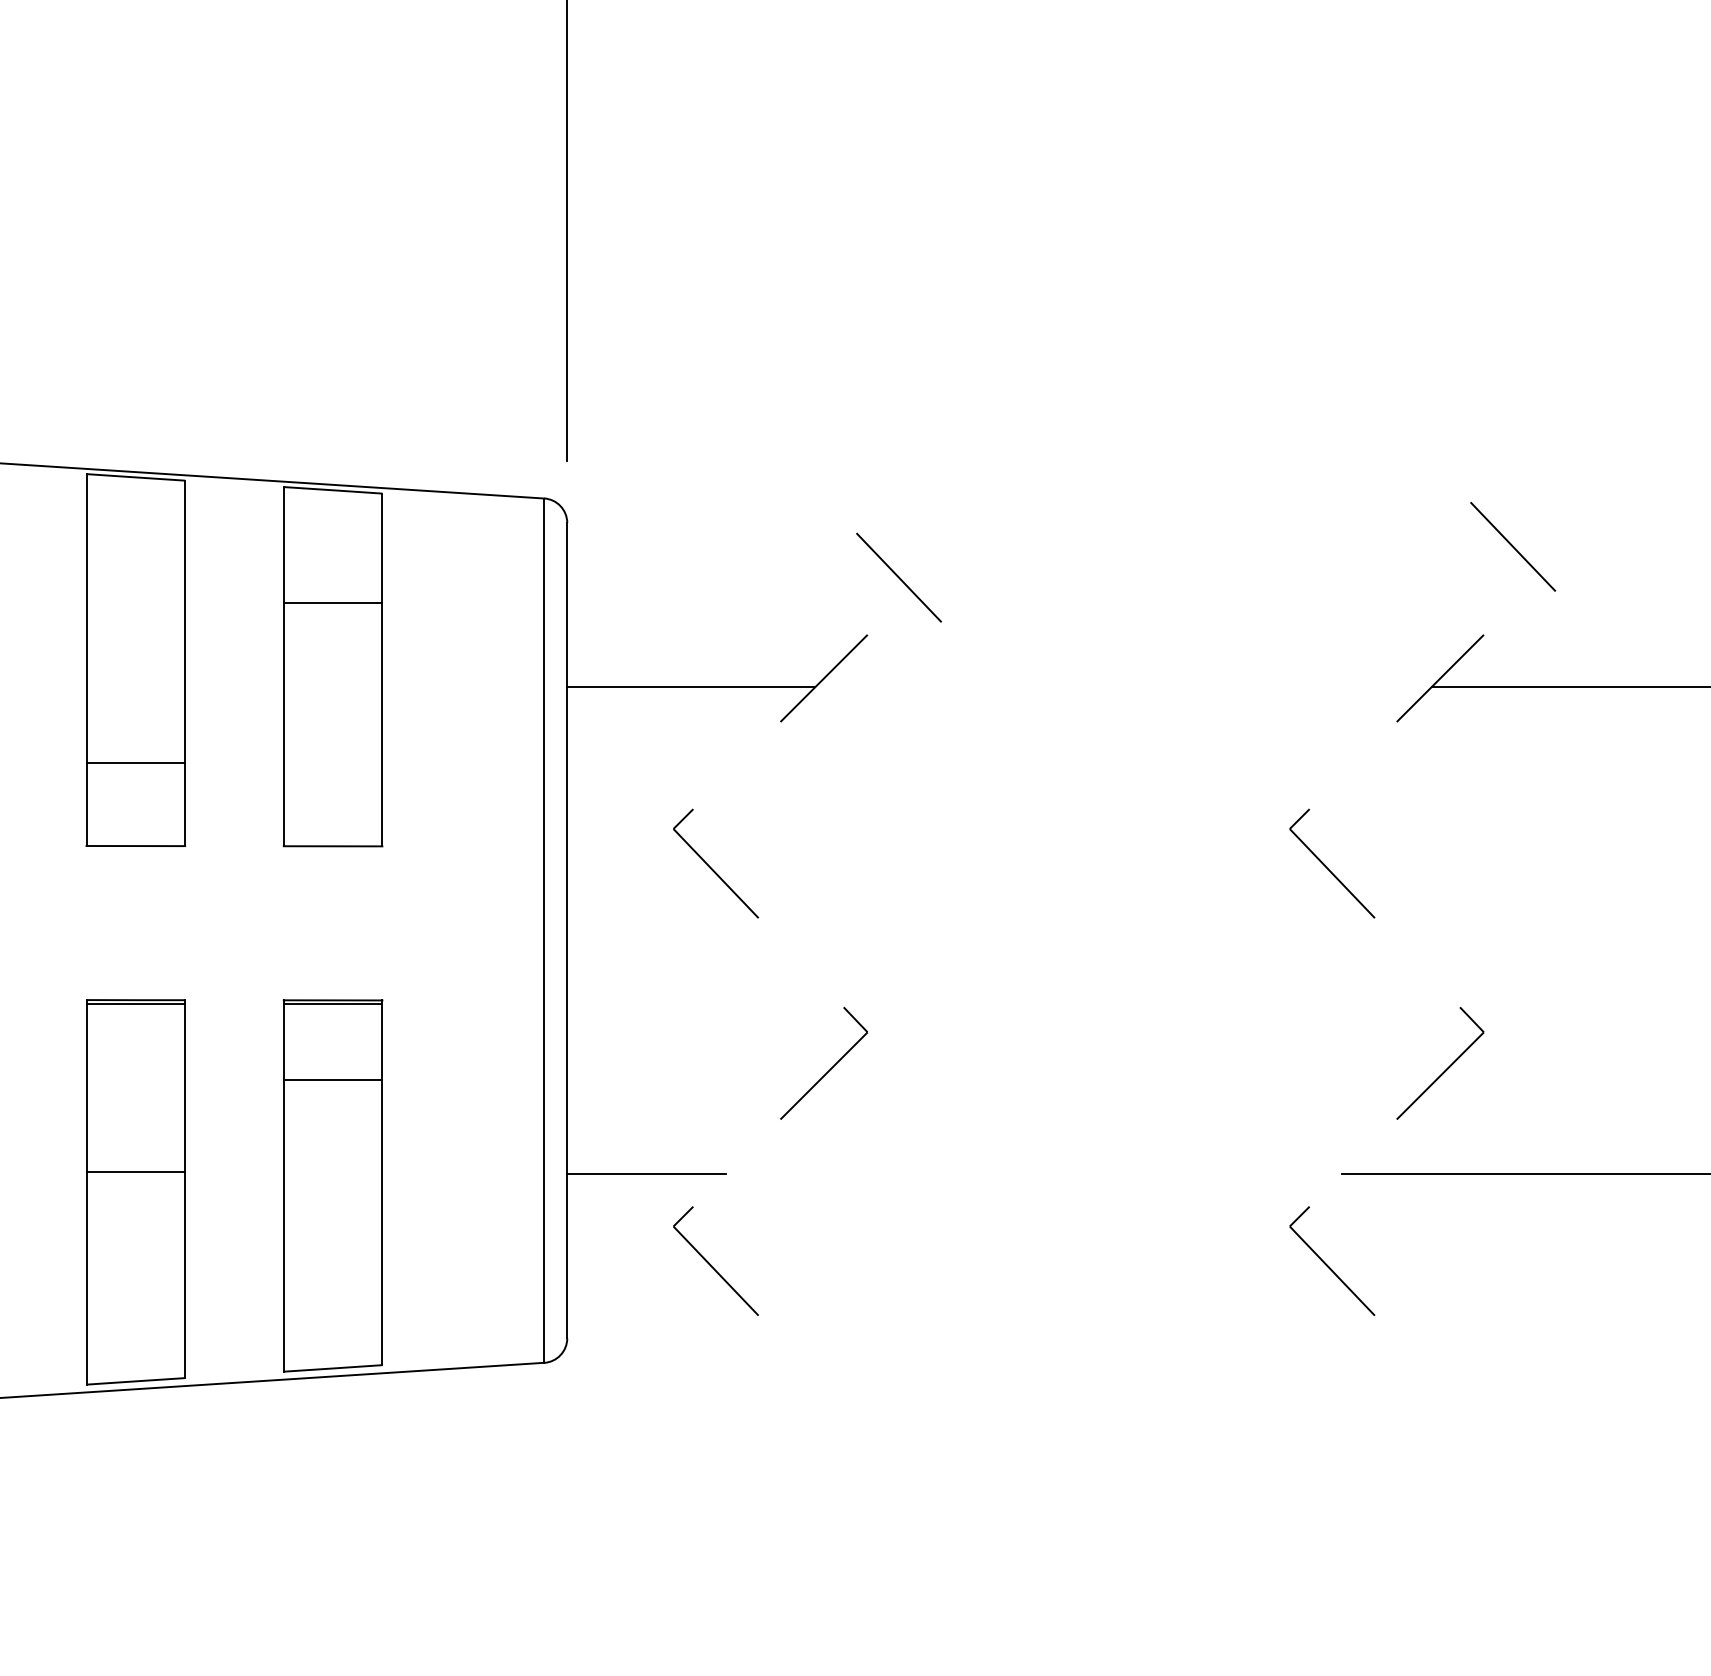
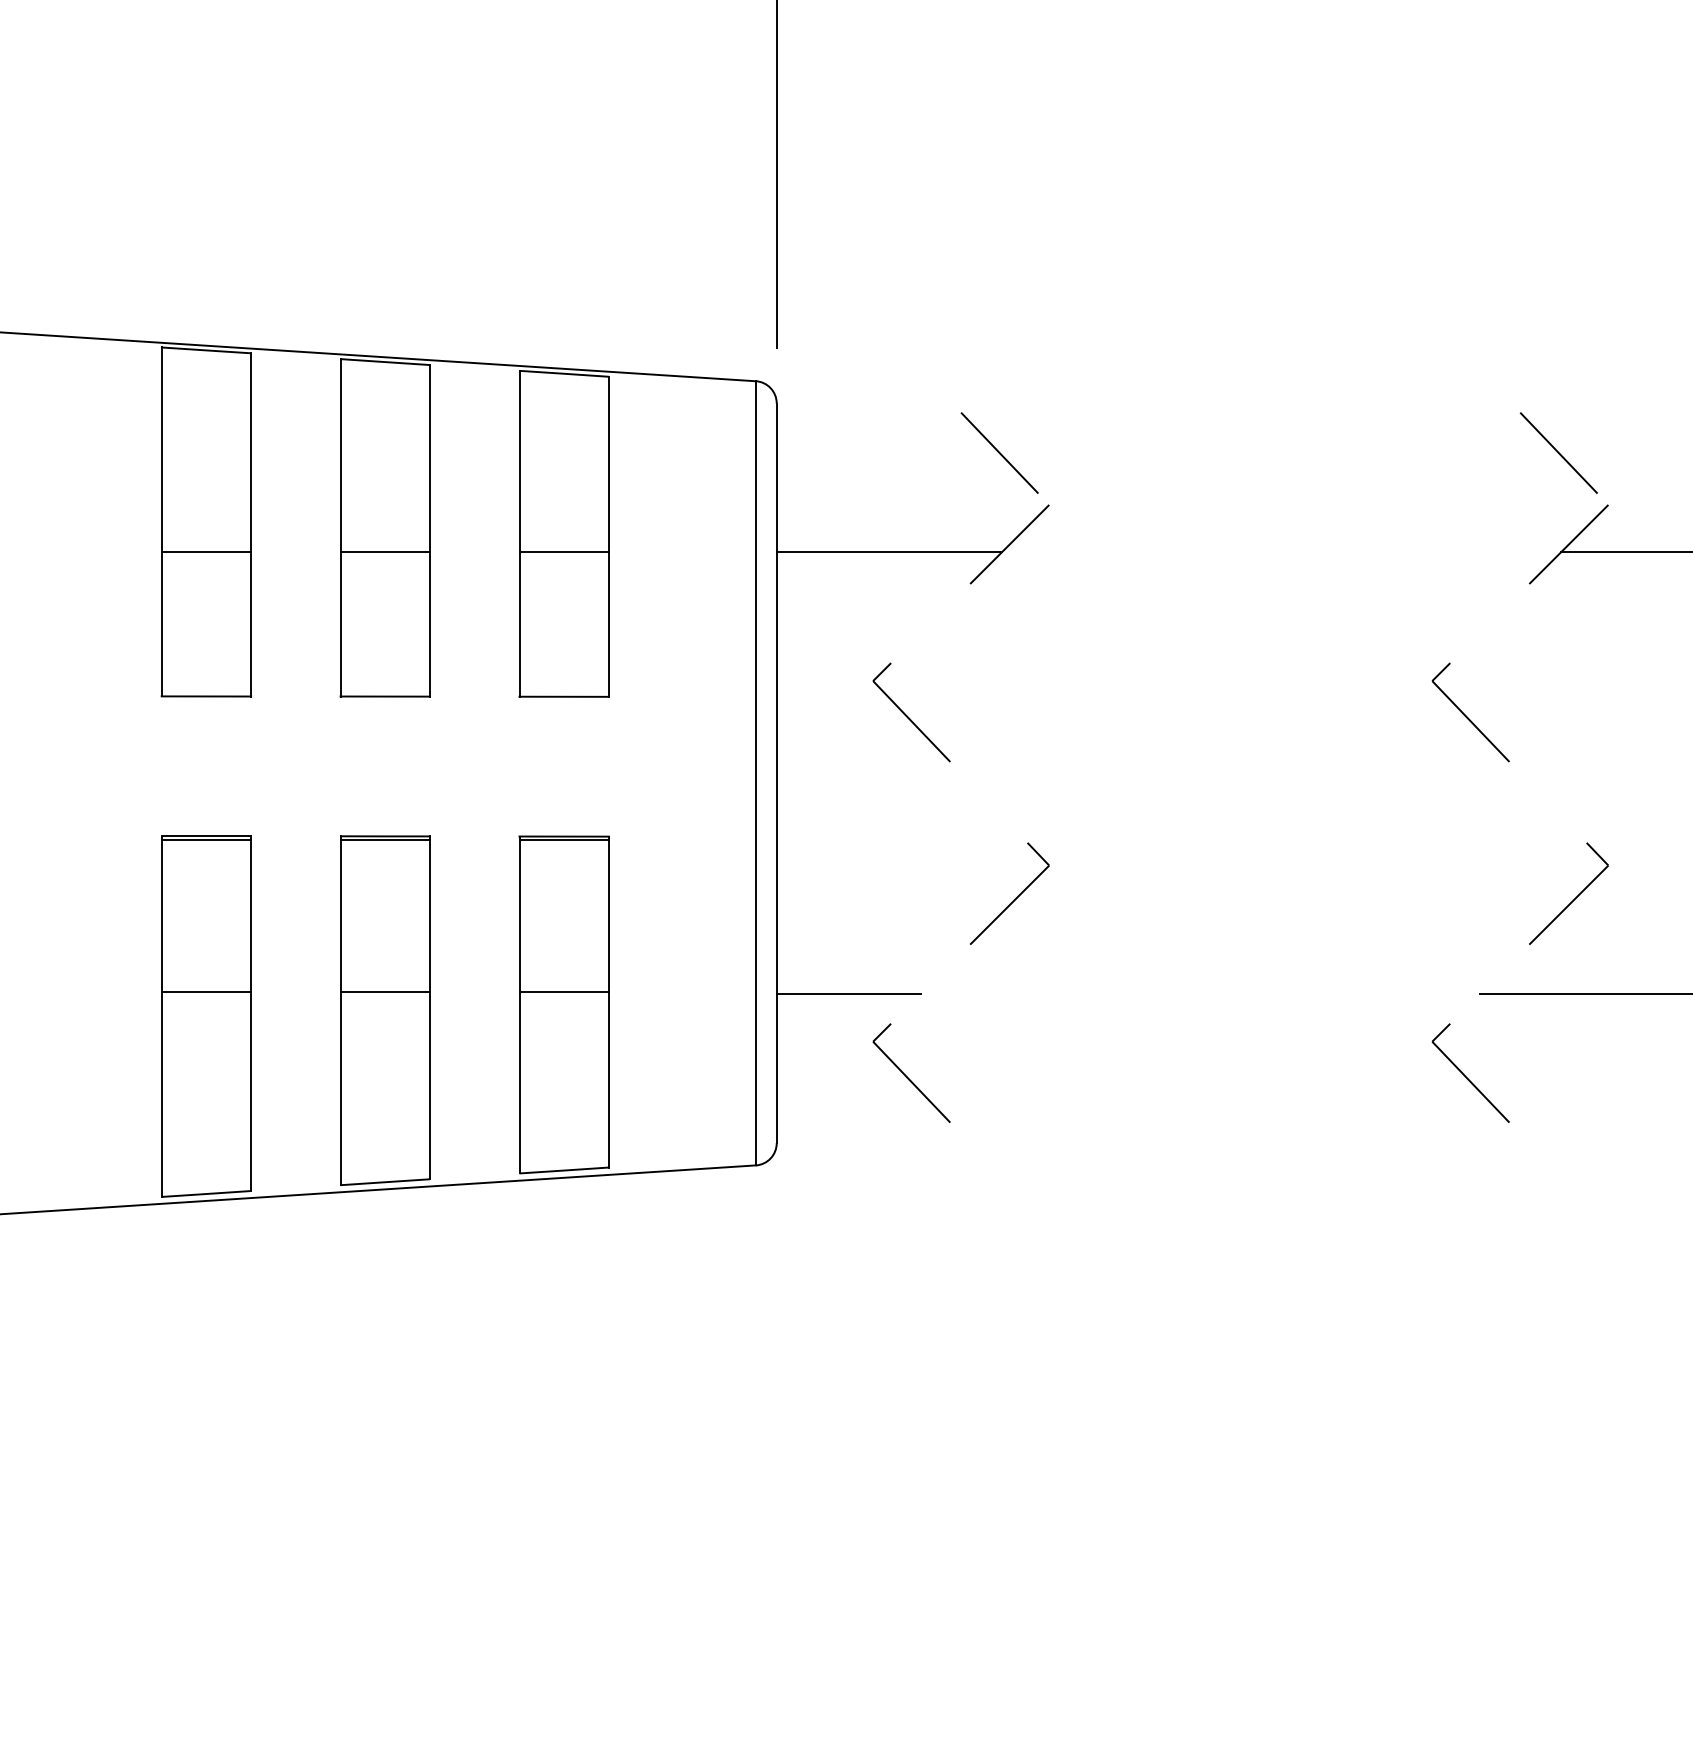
line: (1512, 546) -> (1558, 452), moved
line: (898, 577) -> (999, 452), moved
line: (333, 602) -> (564, 551), moved
line: (136, 762) -> (385, 551), moved
line: (333, 1079) -> (564, 992), moved

